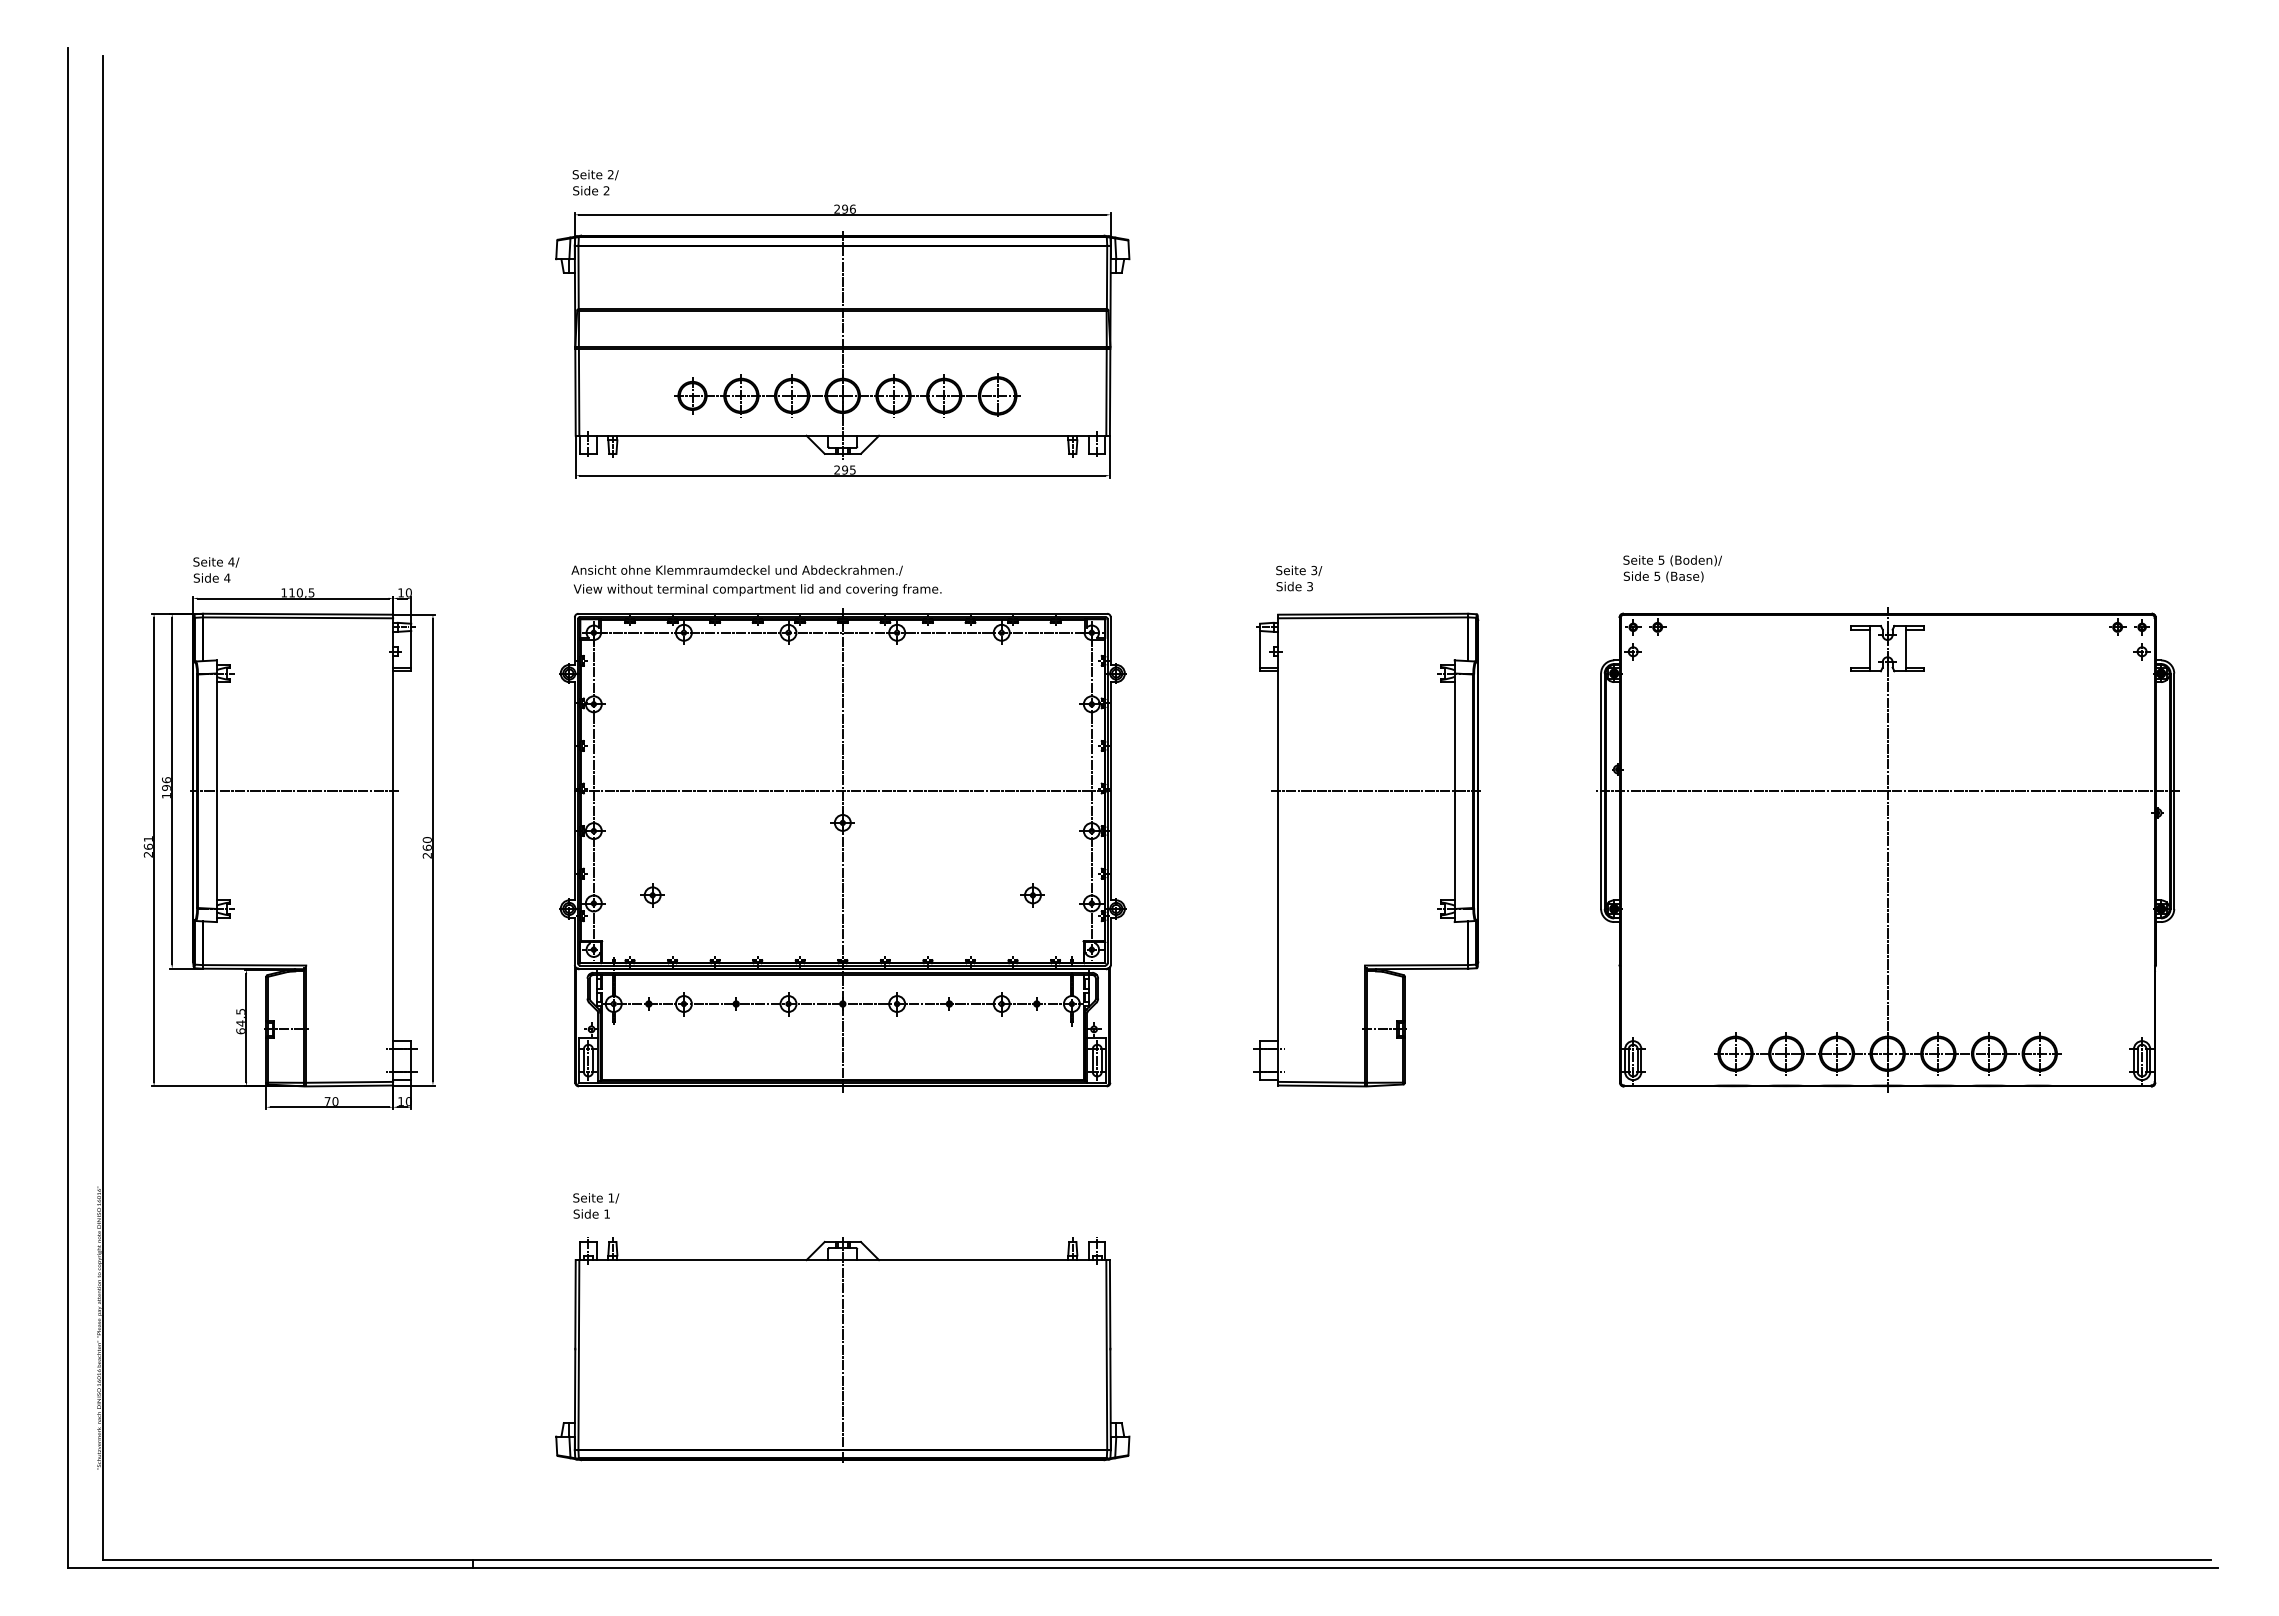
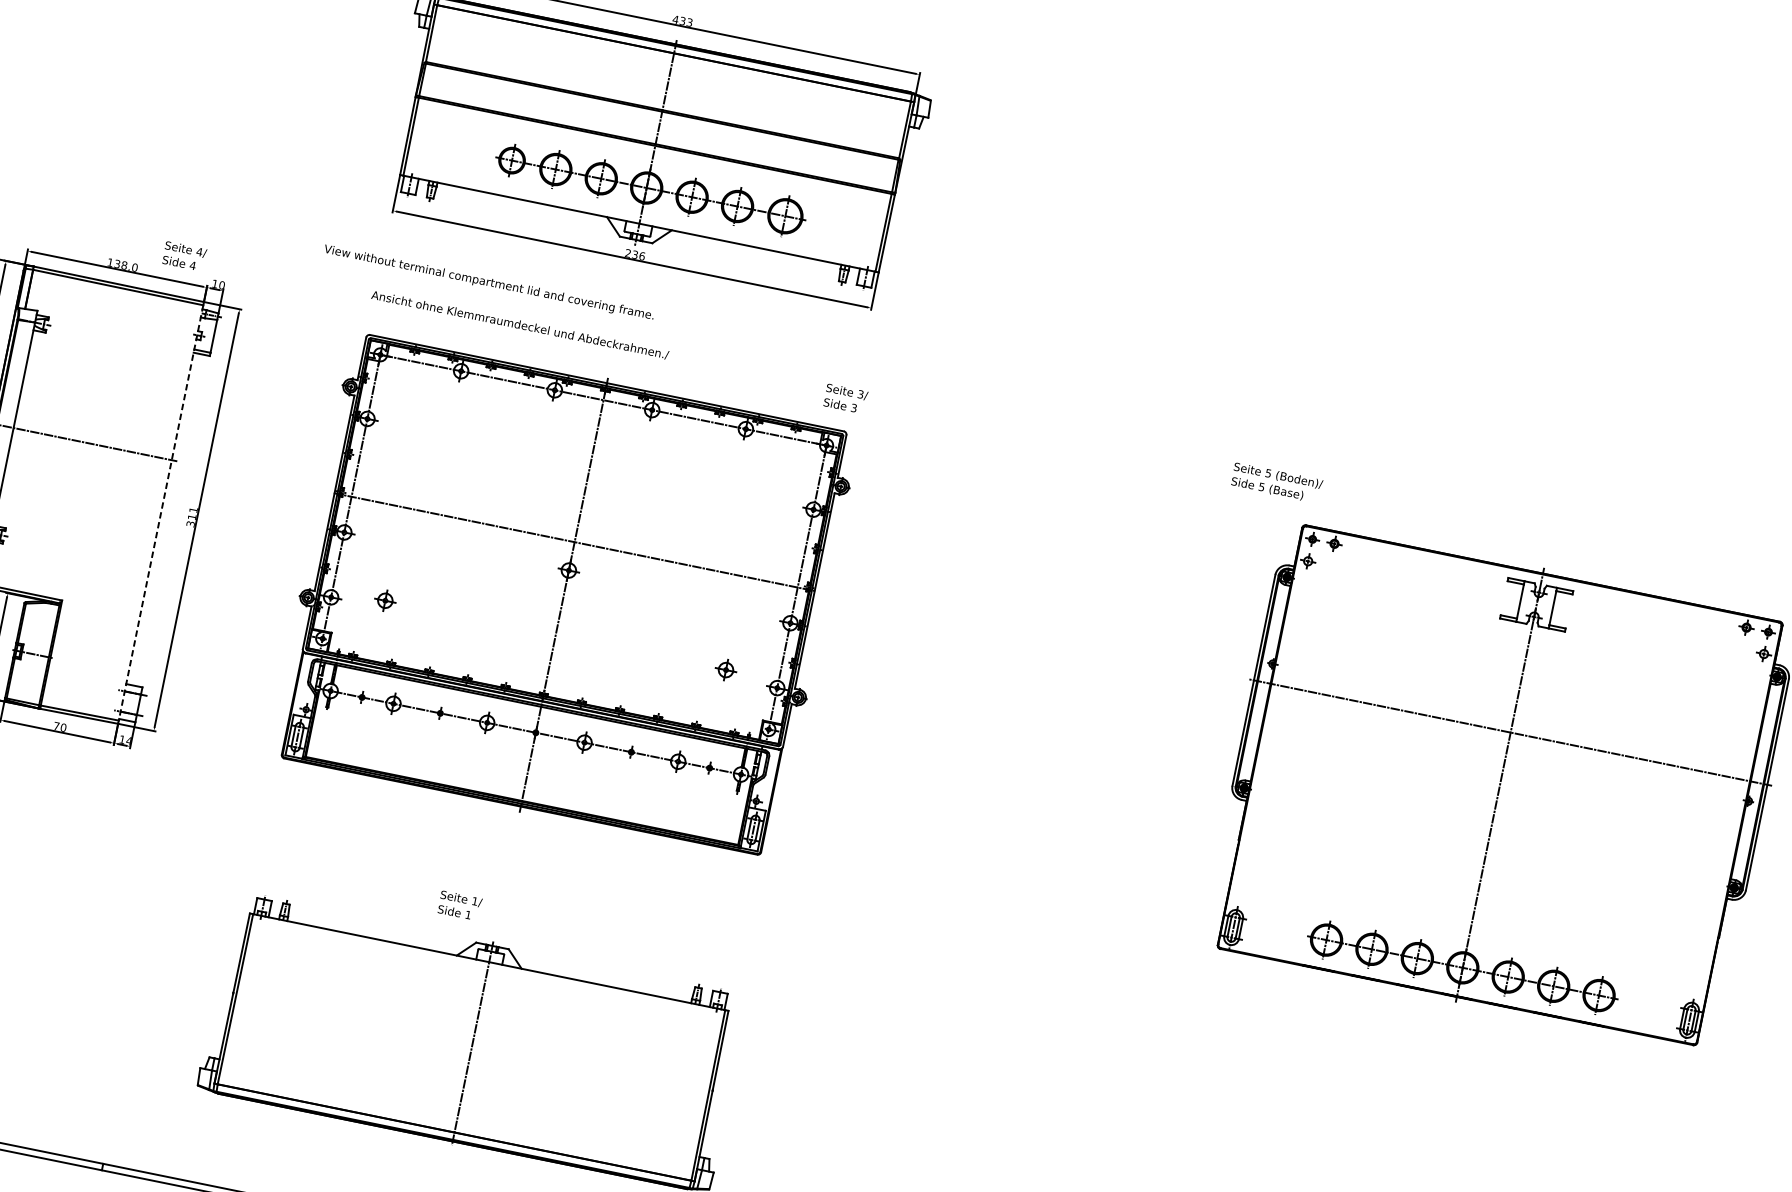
text: (844, 208) -> (682, 20), 296 -> 433
text: (848, 469) -> (638, 254), 295 -> 236
text: (1672, 568) -> (1276, 482), moved
text: (216, 569) -> (184, 255), moved
text: (1299, 578) -> (846, 398), moved
text: (757, 590) -> (488, 283), moved
text: (301, 592) -> (125, 265), 110,5 -> 138,0
text: (426, 847) -> (191, 516), 260 -> 311
part: (1366, 849) -> (1033, 689), removed
line: (393, 850) -> (161, 513), solid -> dashed
text: (408, 1101) -> (129, 740), 10 -> 14
text: (596, 1205) -> (460, 905), moved

